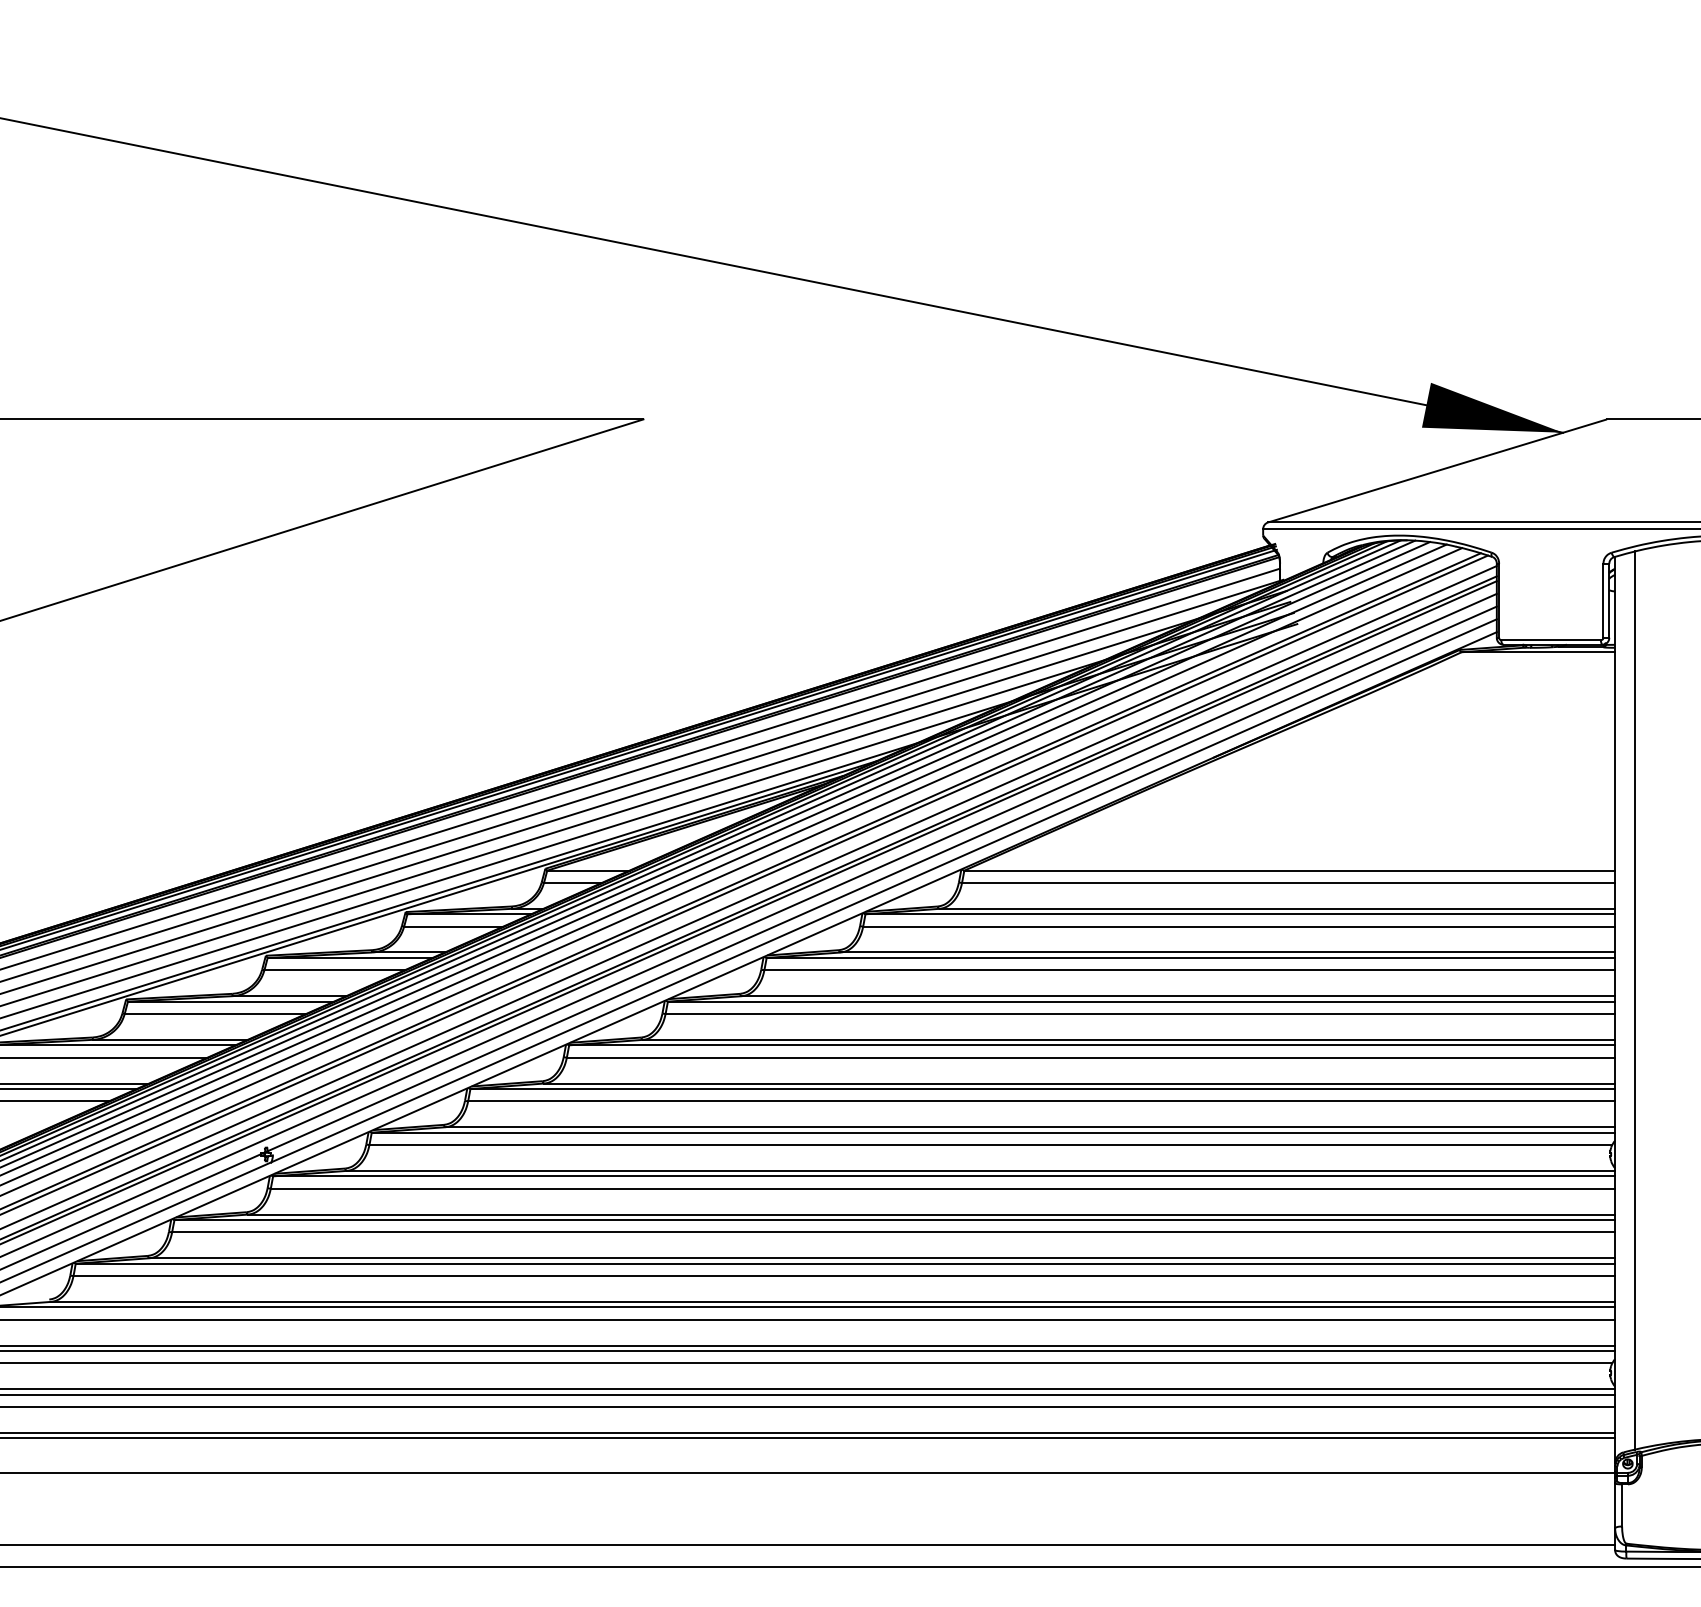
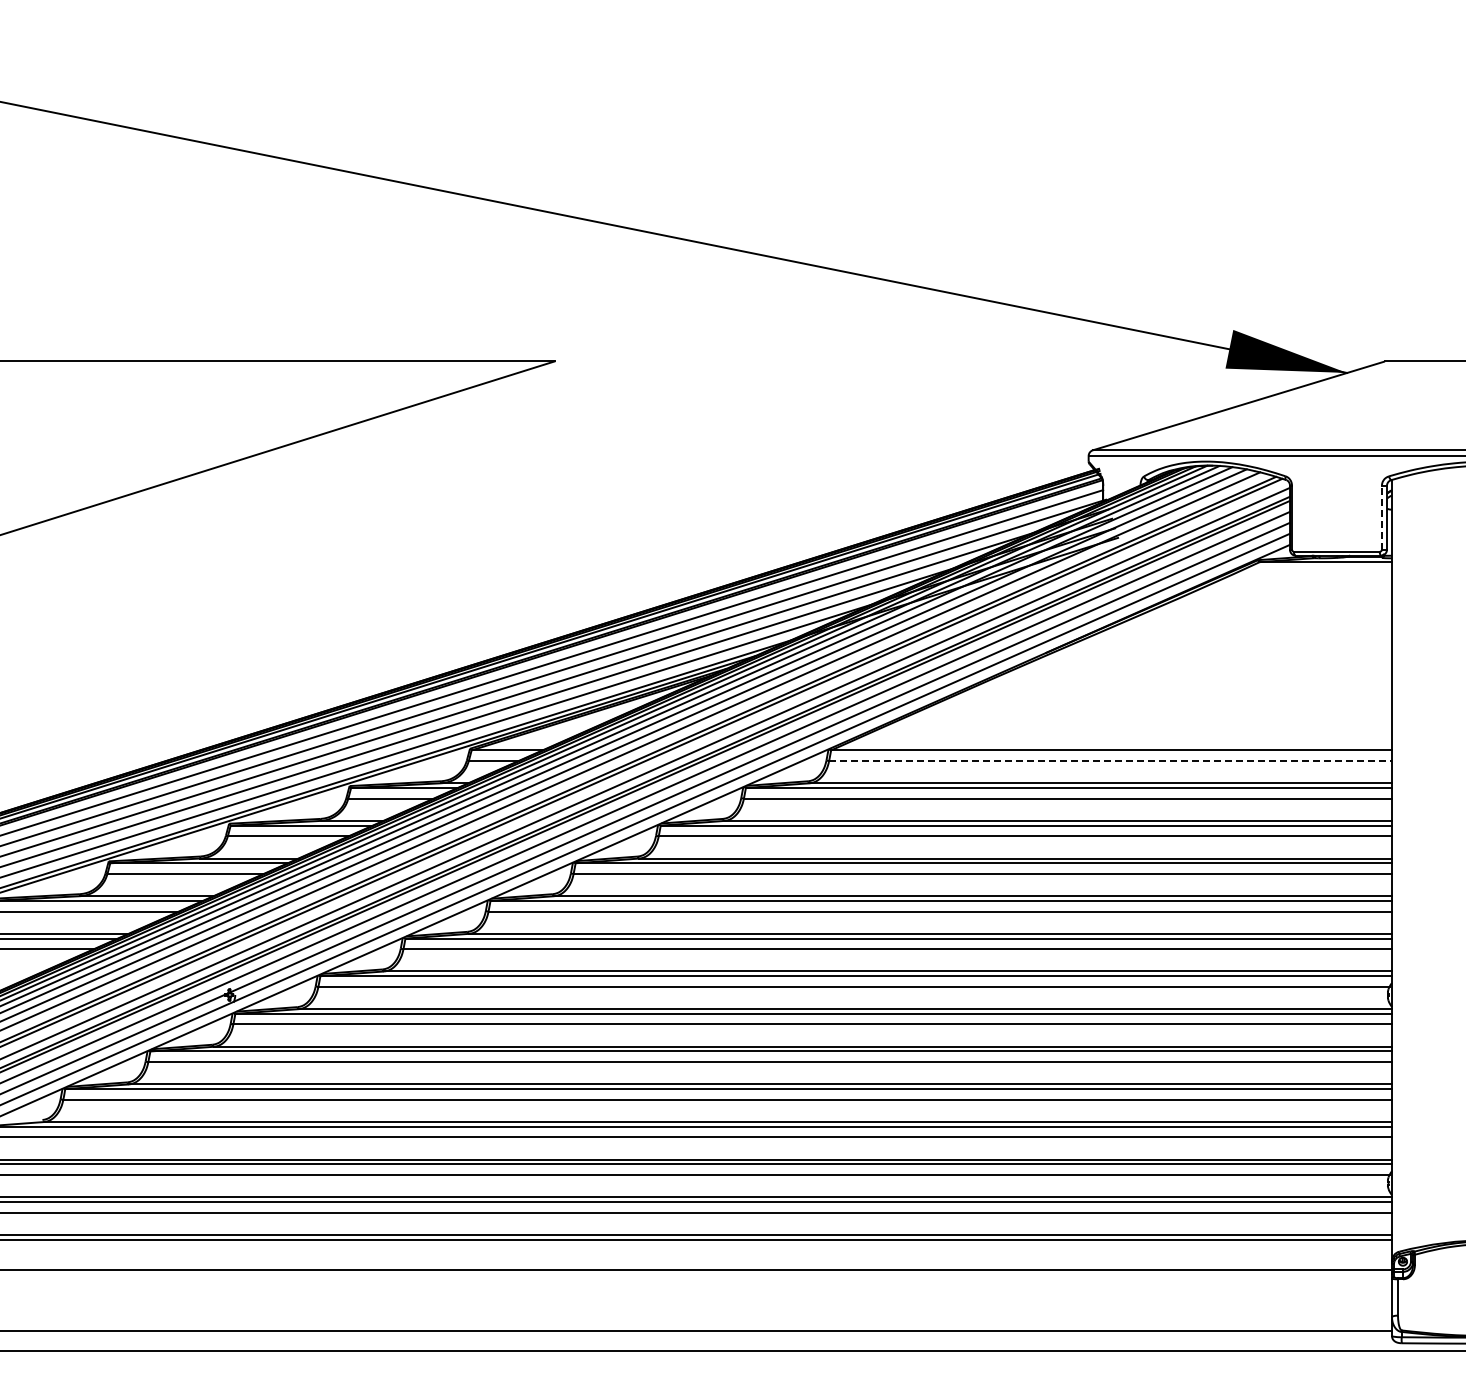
line: (1602, 600) -> (1381, 517), solid -> dashed
line: (1289, 882) -> (1111, 760), solid -> dashed
line: (1635, 1000) -> (1409, 862), removed

